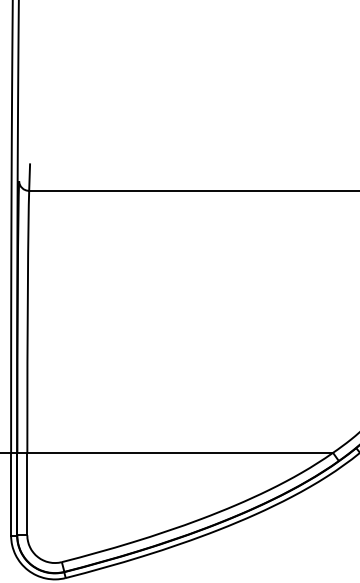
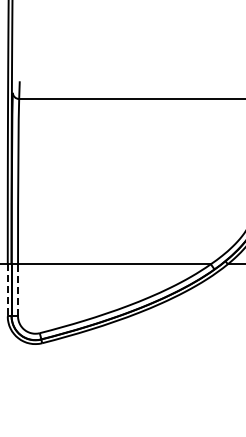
line: (28, 492) -> (18, 289), solid -> dashed
line: (10, 494) -> (7, 290), solid -> dashed

